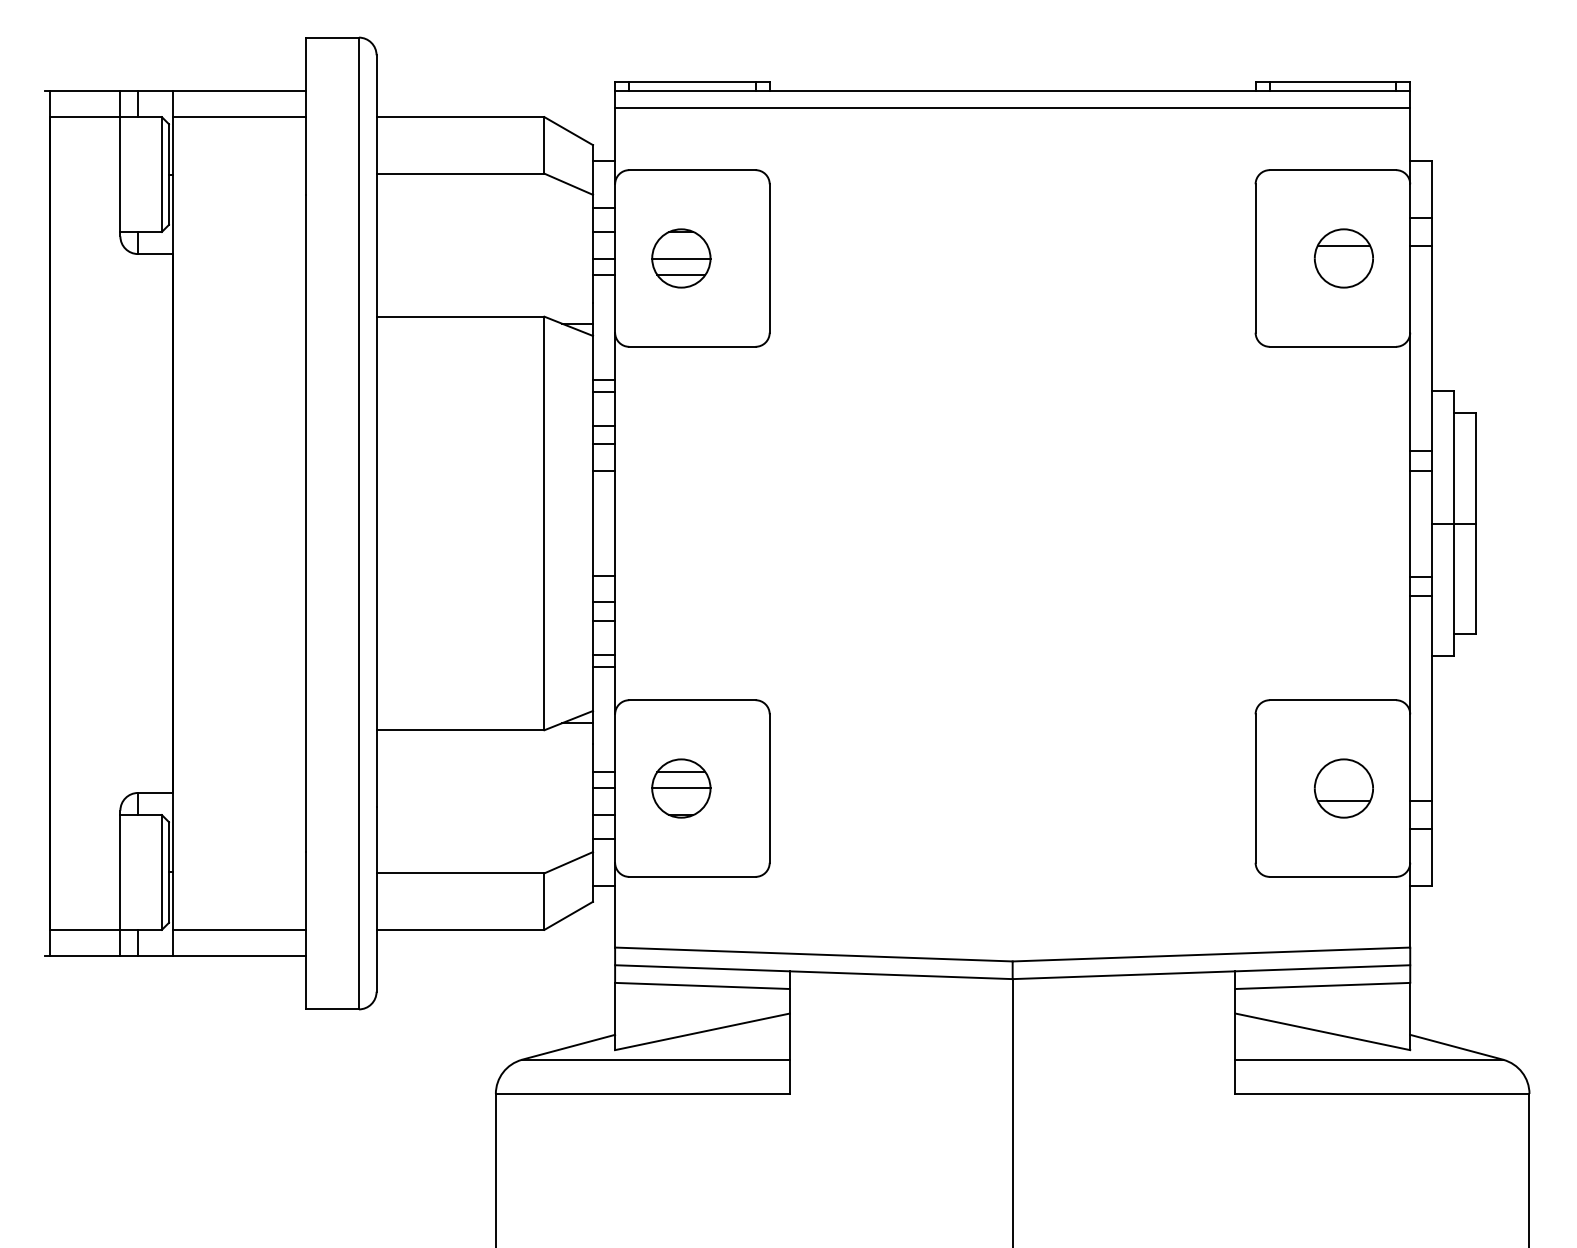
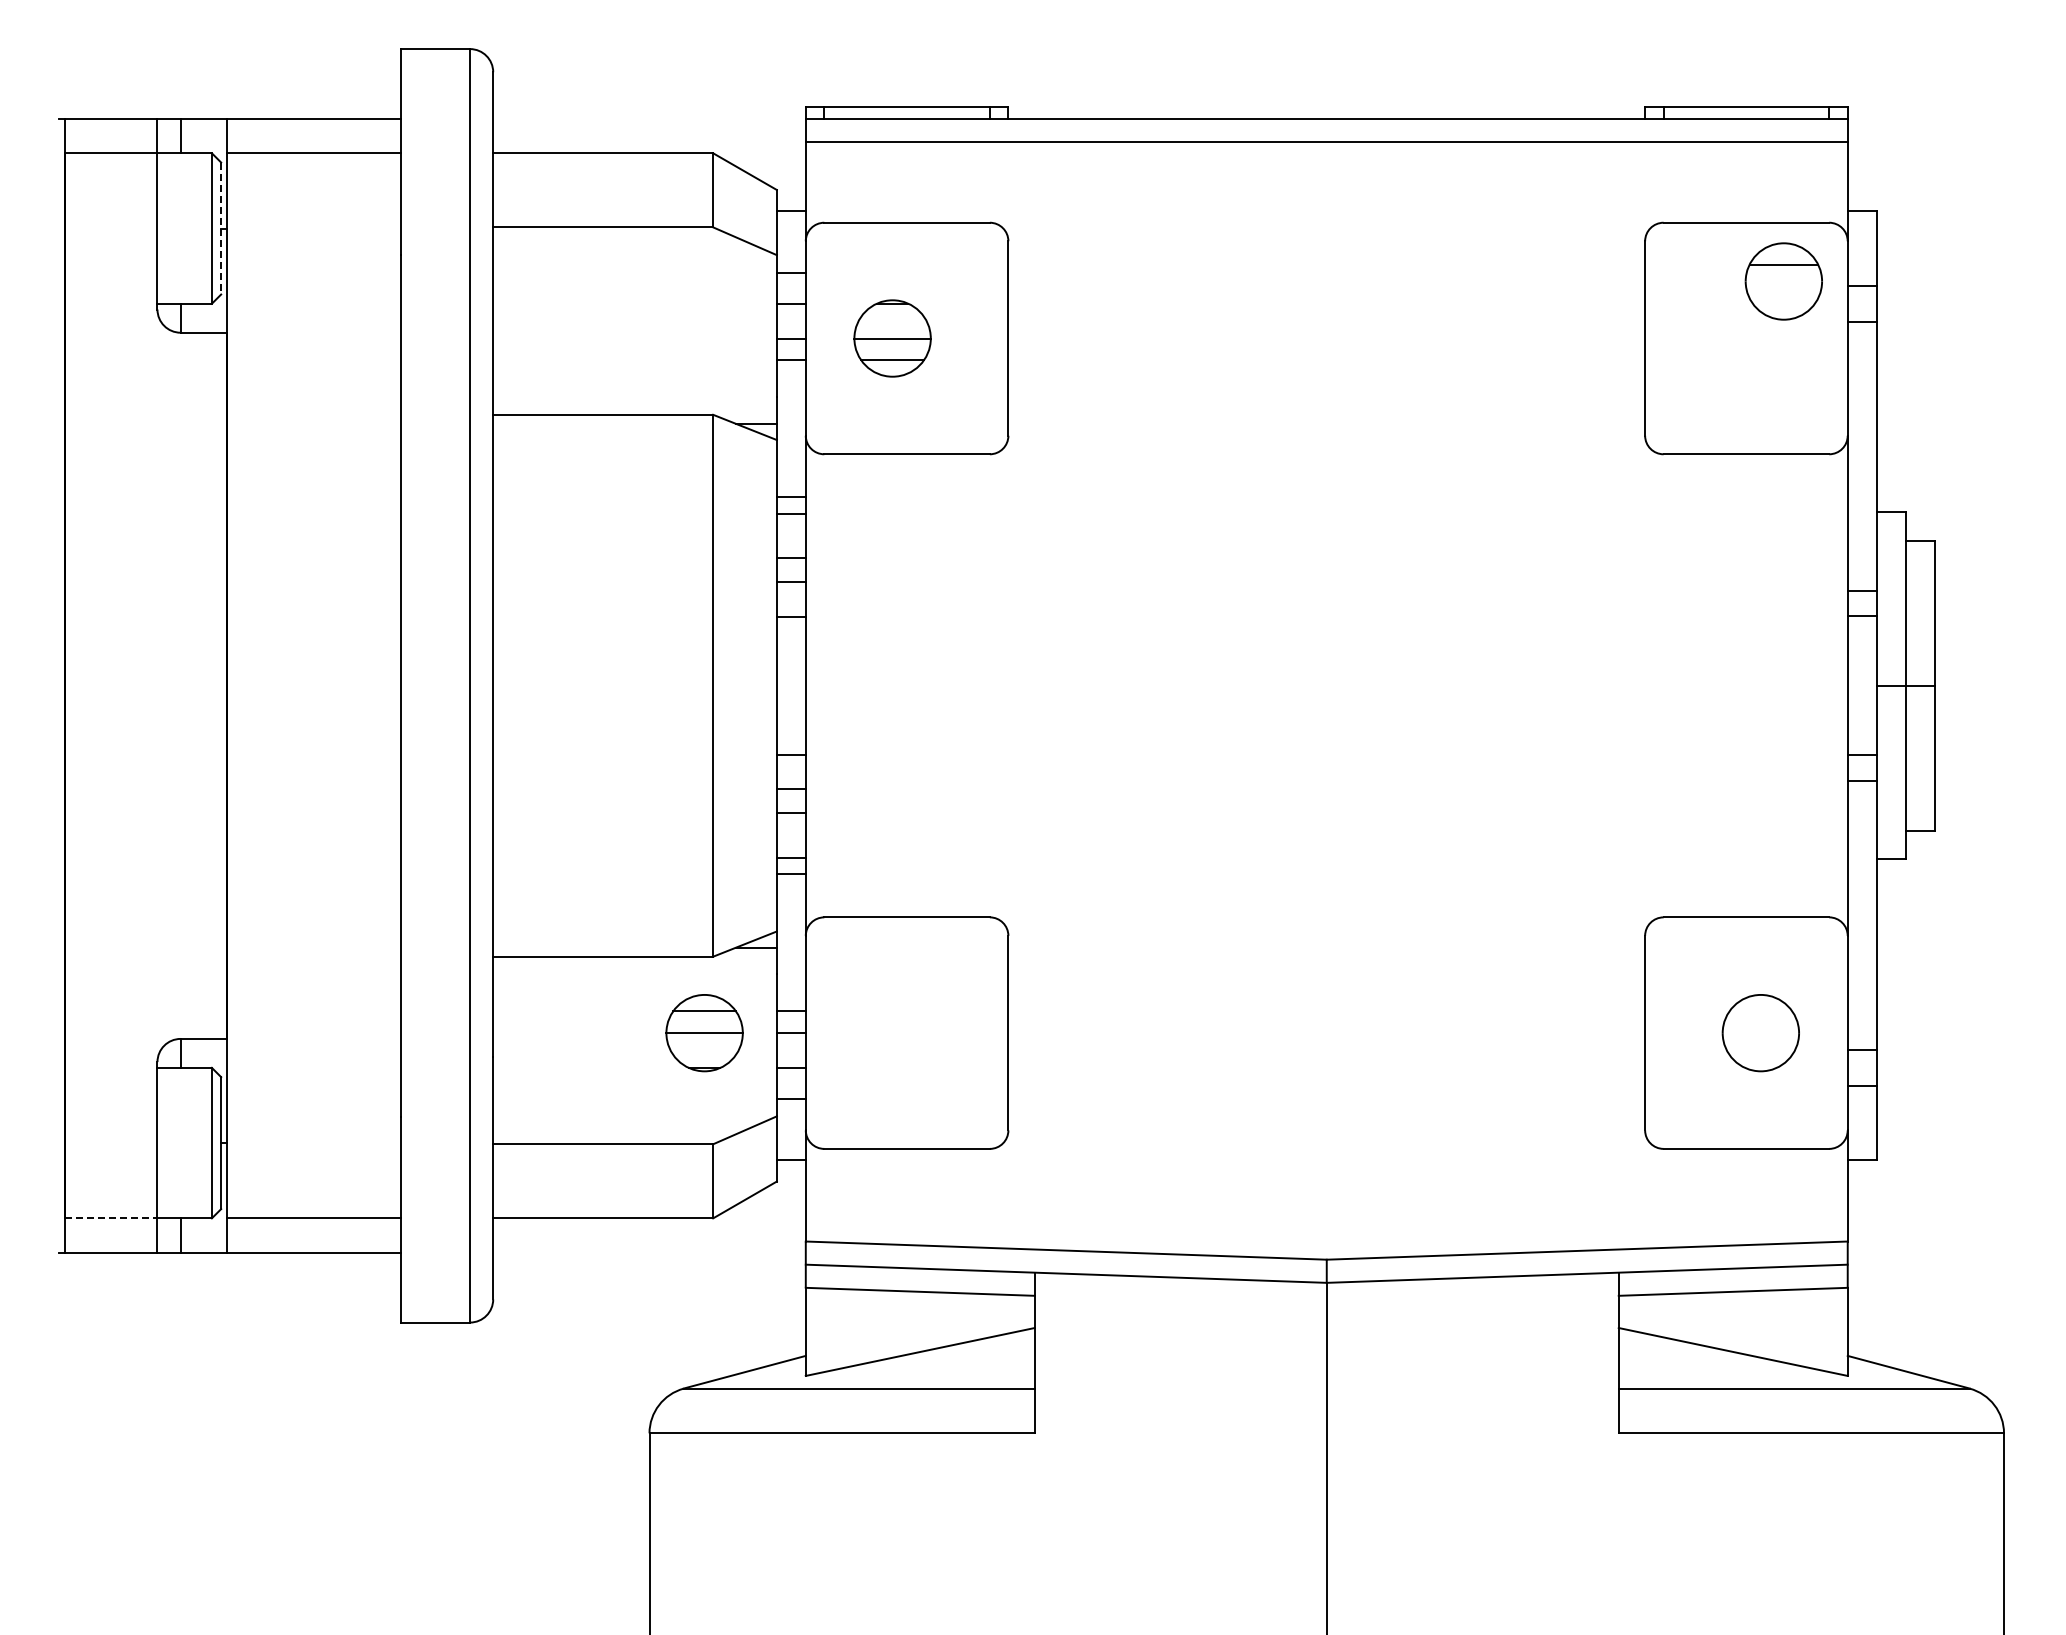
line: (169, 174) -> (221, 228), solid -> dashed
part: (1343, 258) -> (1783, 281), moved
part: (681, 788) -> (704, 1033), moved
line: (1343, 801) -> (1760, 1049), removed
line: (85, 930) -> (111, 1218), solid -> dashed

